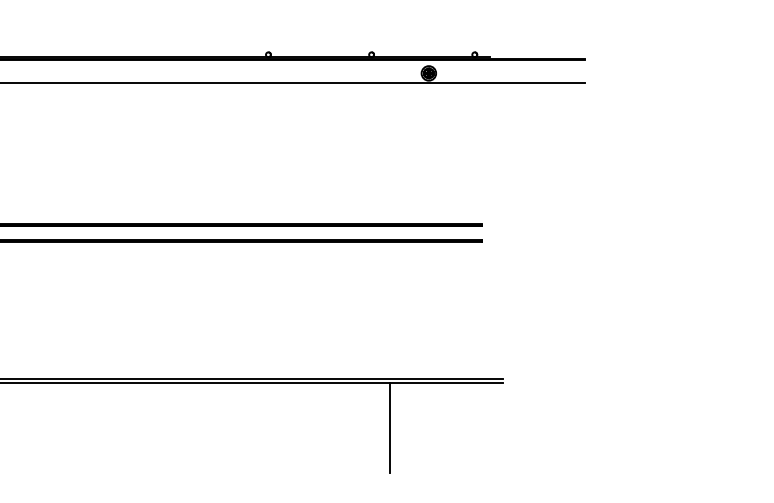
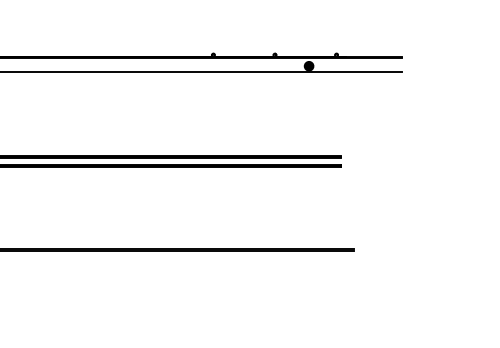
line: (389, 427) -> (285, 277), removed

